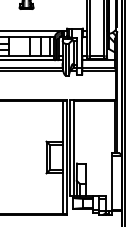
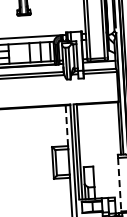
line: (62, 120) -> (66, 124), solid -> dashed
line: (111, 183) -> (119, 185), solid -> dashed

